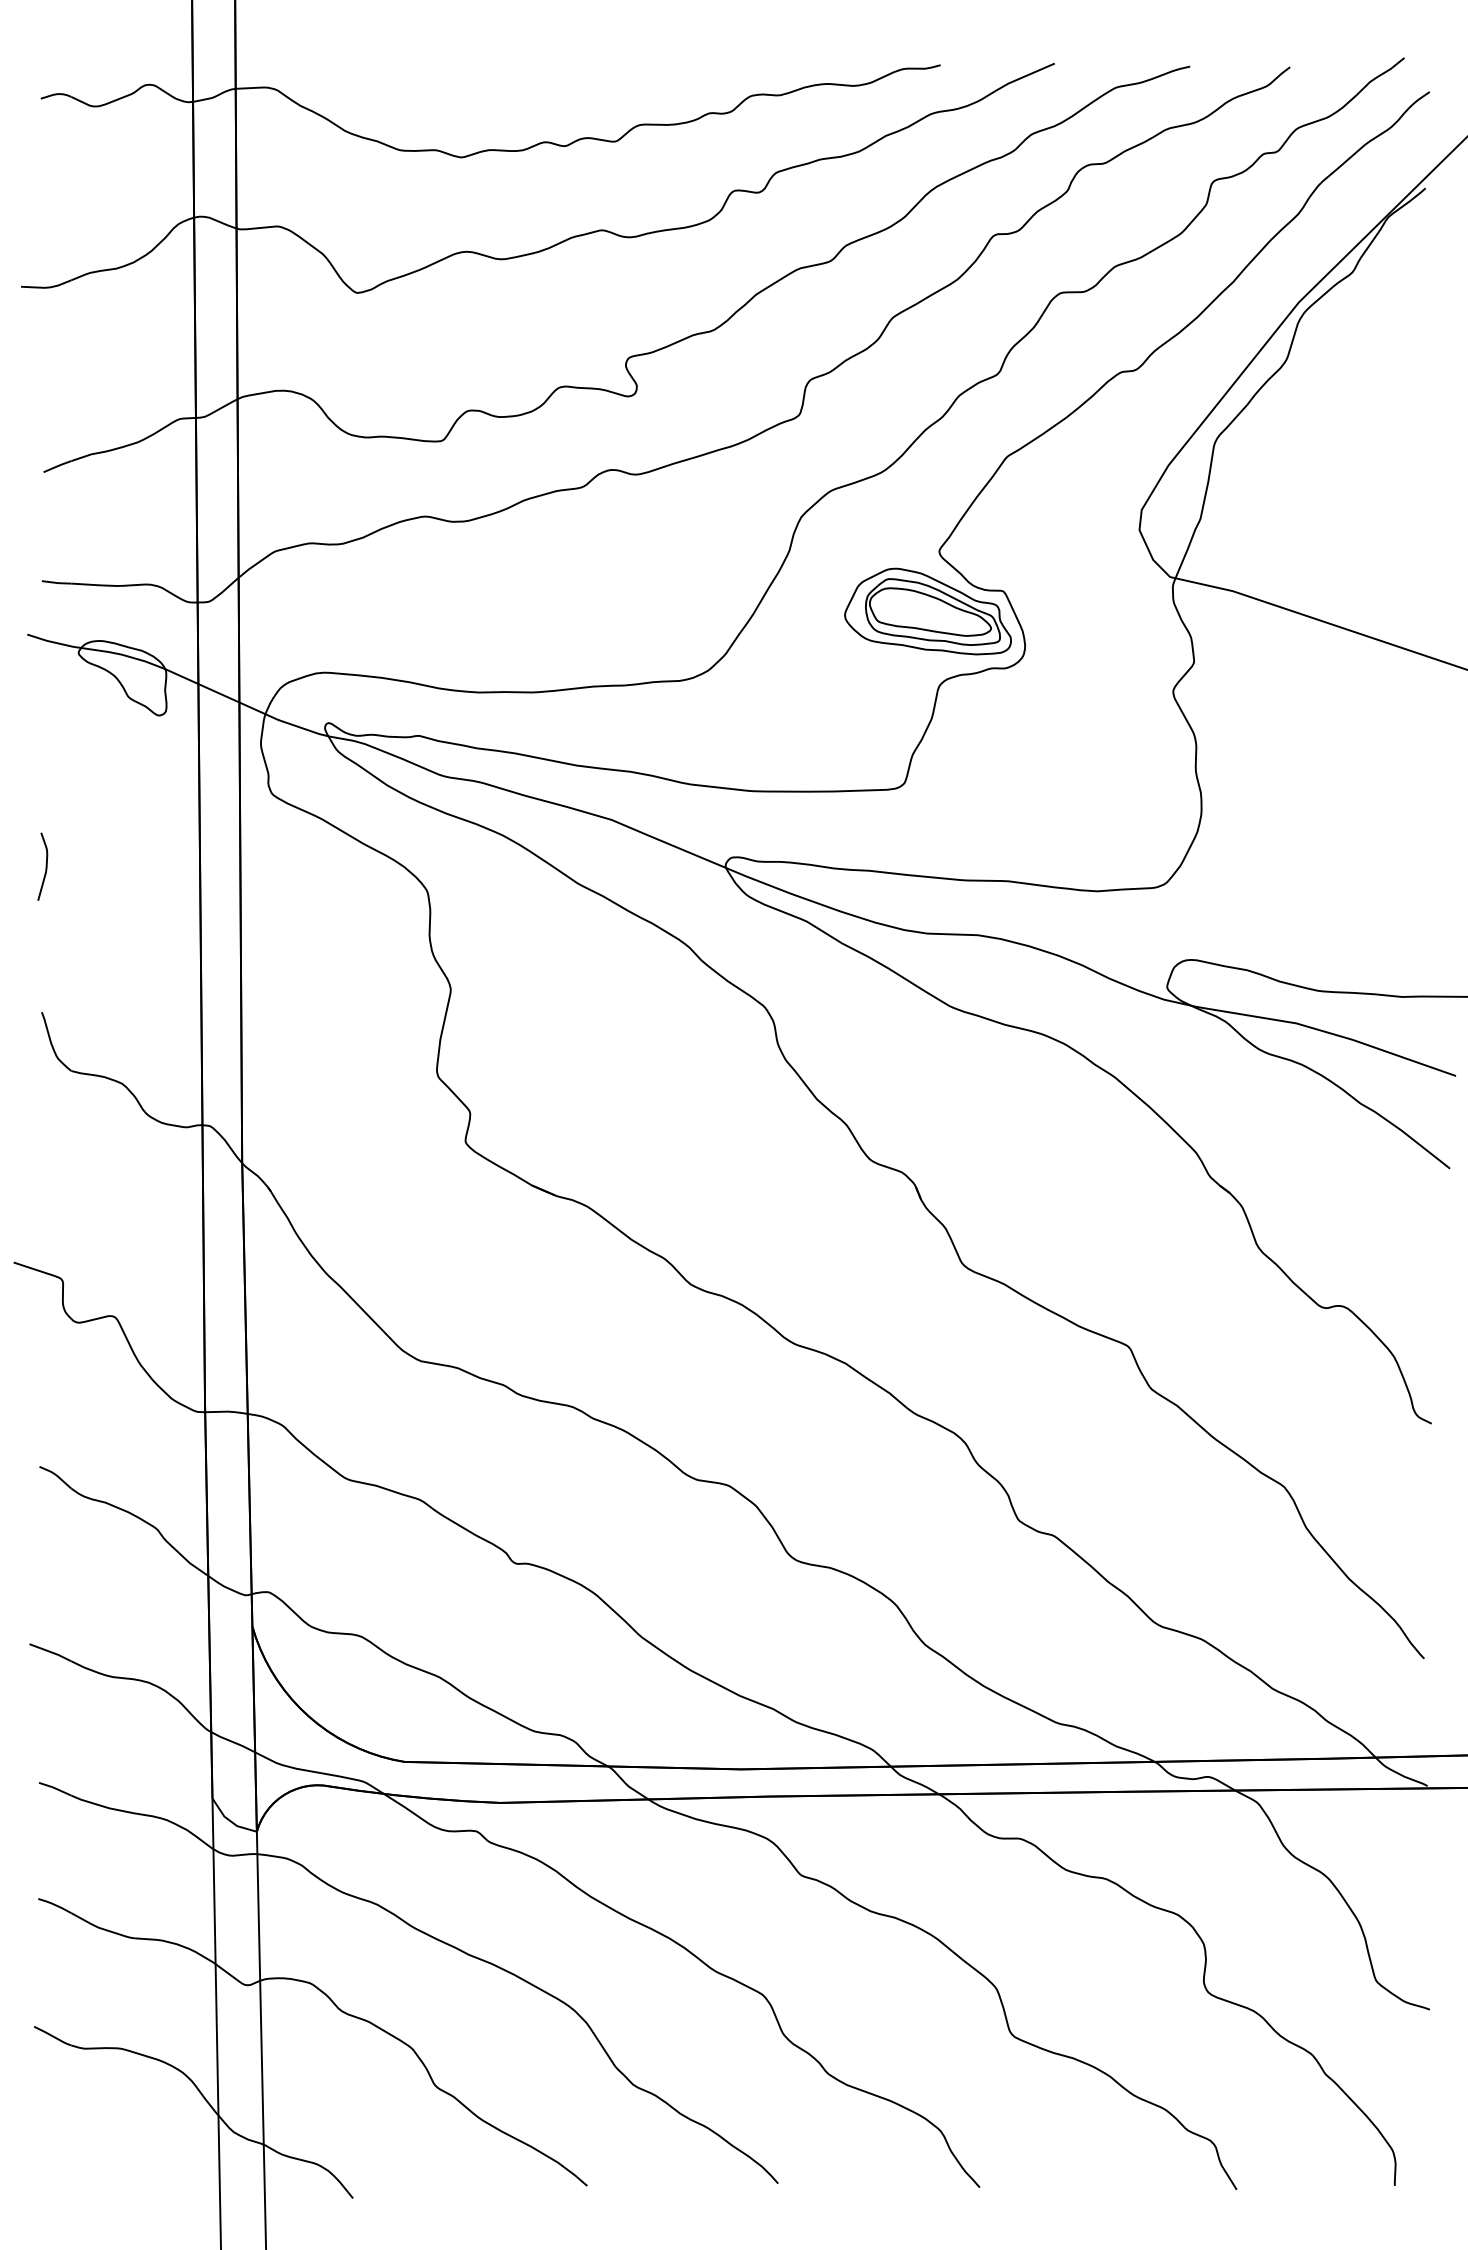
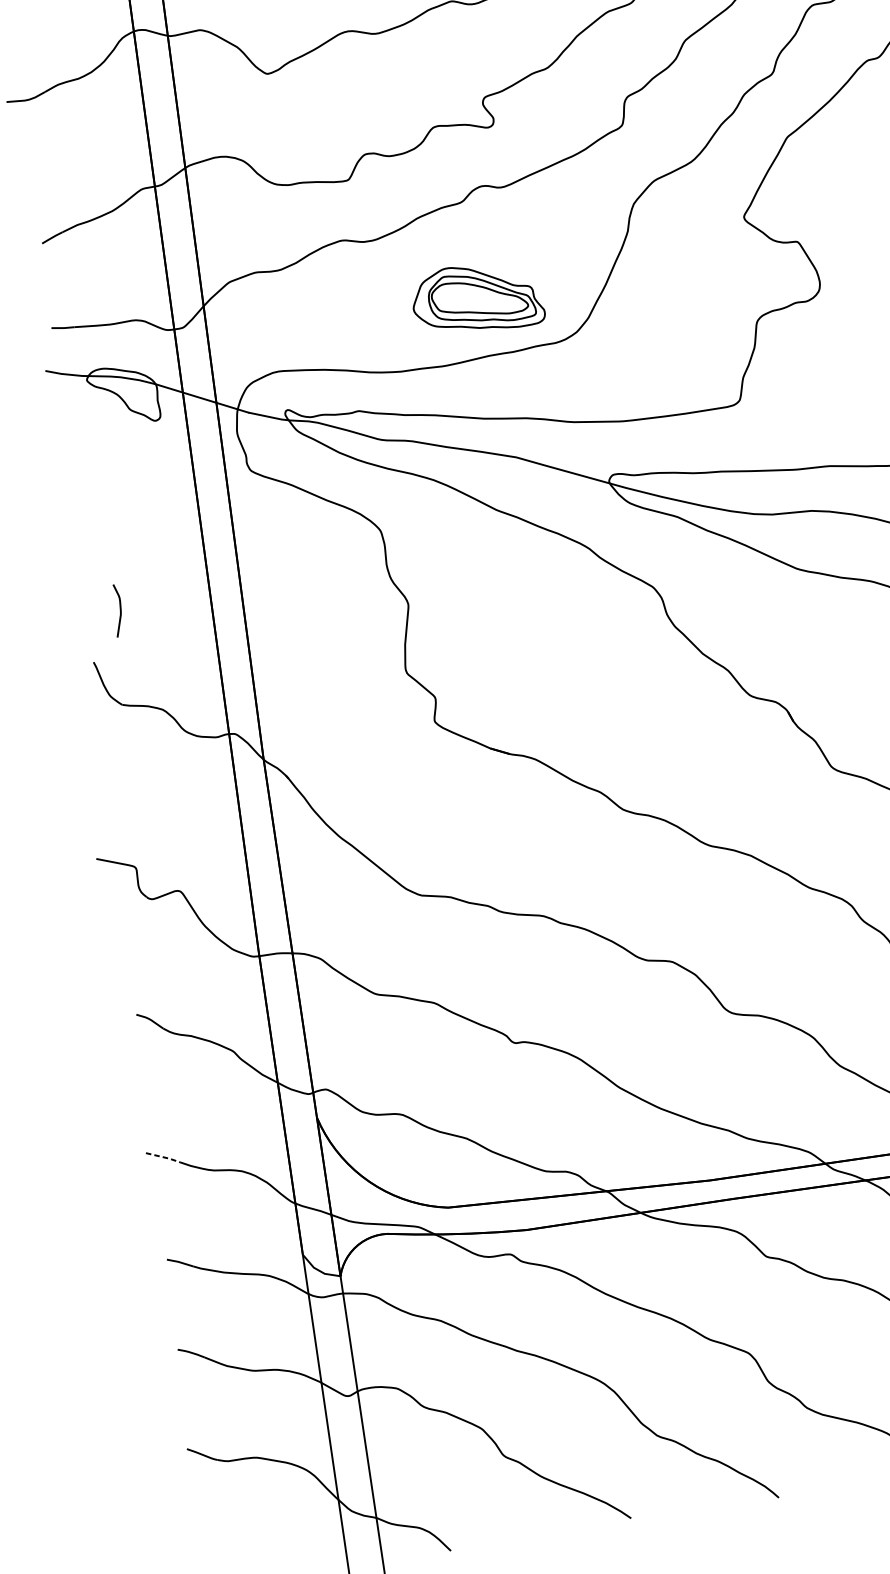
part: (927, 611) -> (477, 298), moved
curve: (45, 866) -> (119, 610), moved
line: (51, 1652) -> (163, 1157), solid -> dashed

